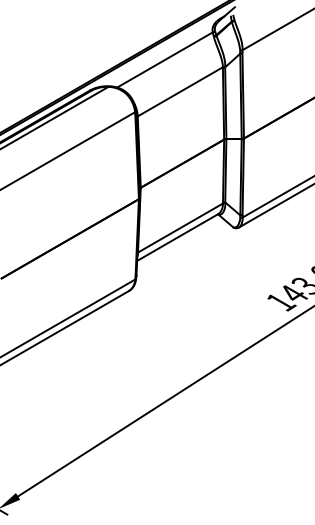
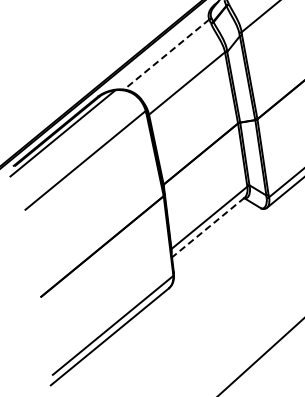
line: (164, 60) -> (166, 55), solid -> dashed
line: (177, 237) -> (208, 227), solid -> dashed

